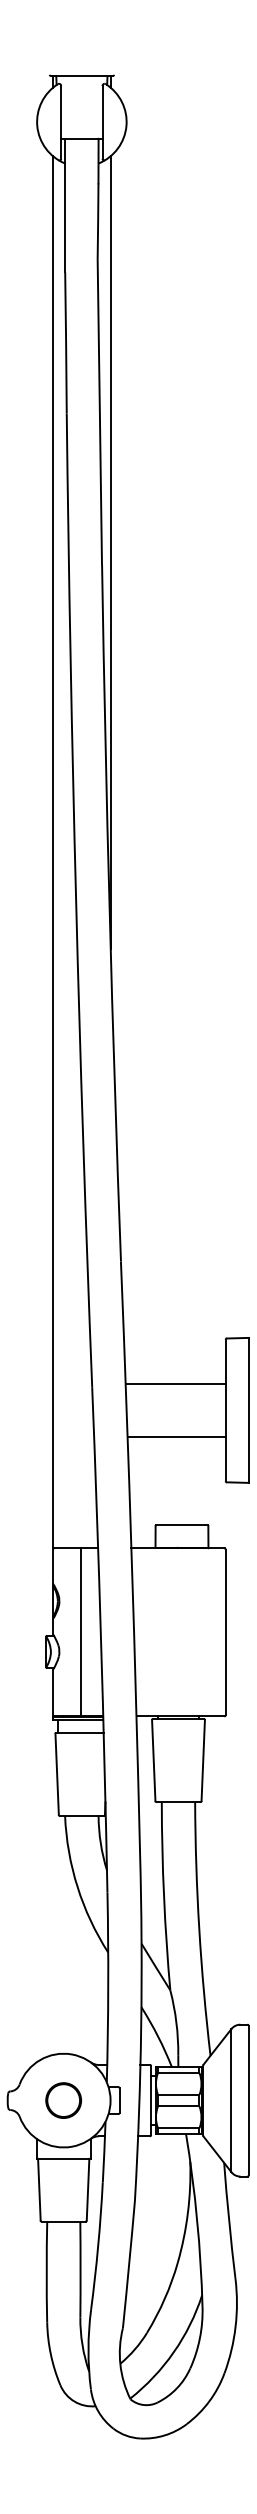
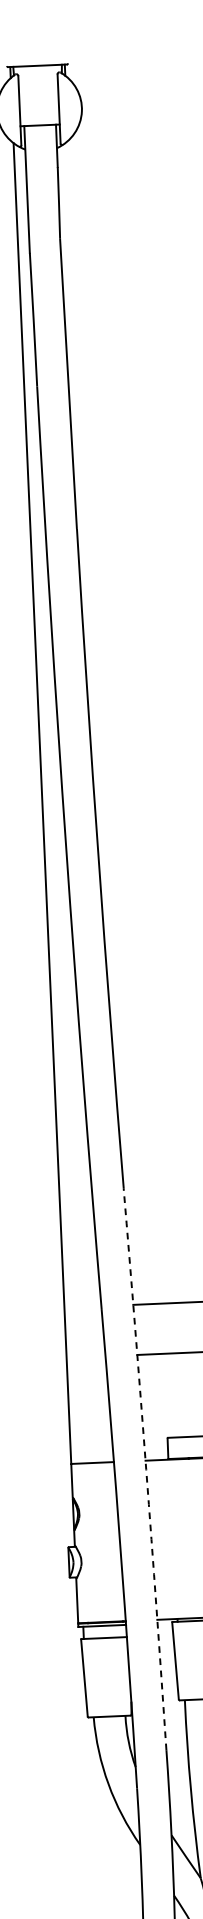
line: (110, 552) -> (84, 516), removed
arc: (131, 1557) -> (145, 1469), solid -> dashed
line: (81, 1632) -> (101, 1542), removed

